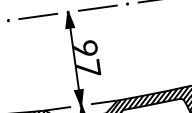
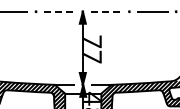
line: (98, 7) -> (106, 11), solid -> dashed
line: (38, 16) -> (59, 11), solid -> dashed
text: (85, 48) -> (92, 41), 9 -> 7

